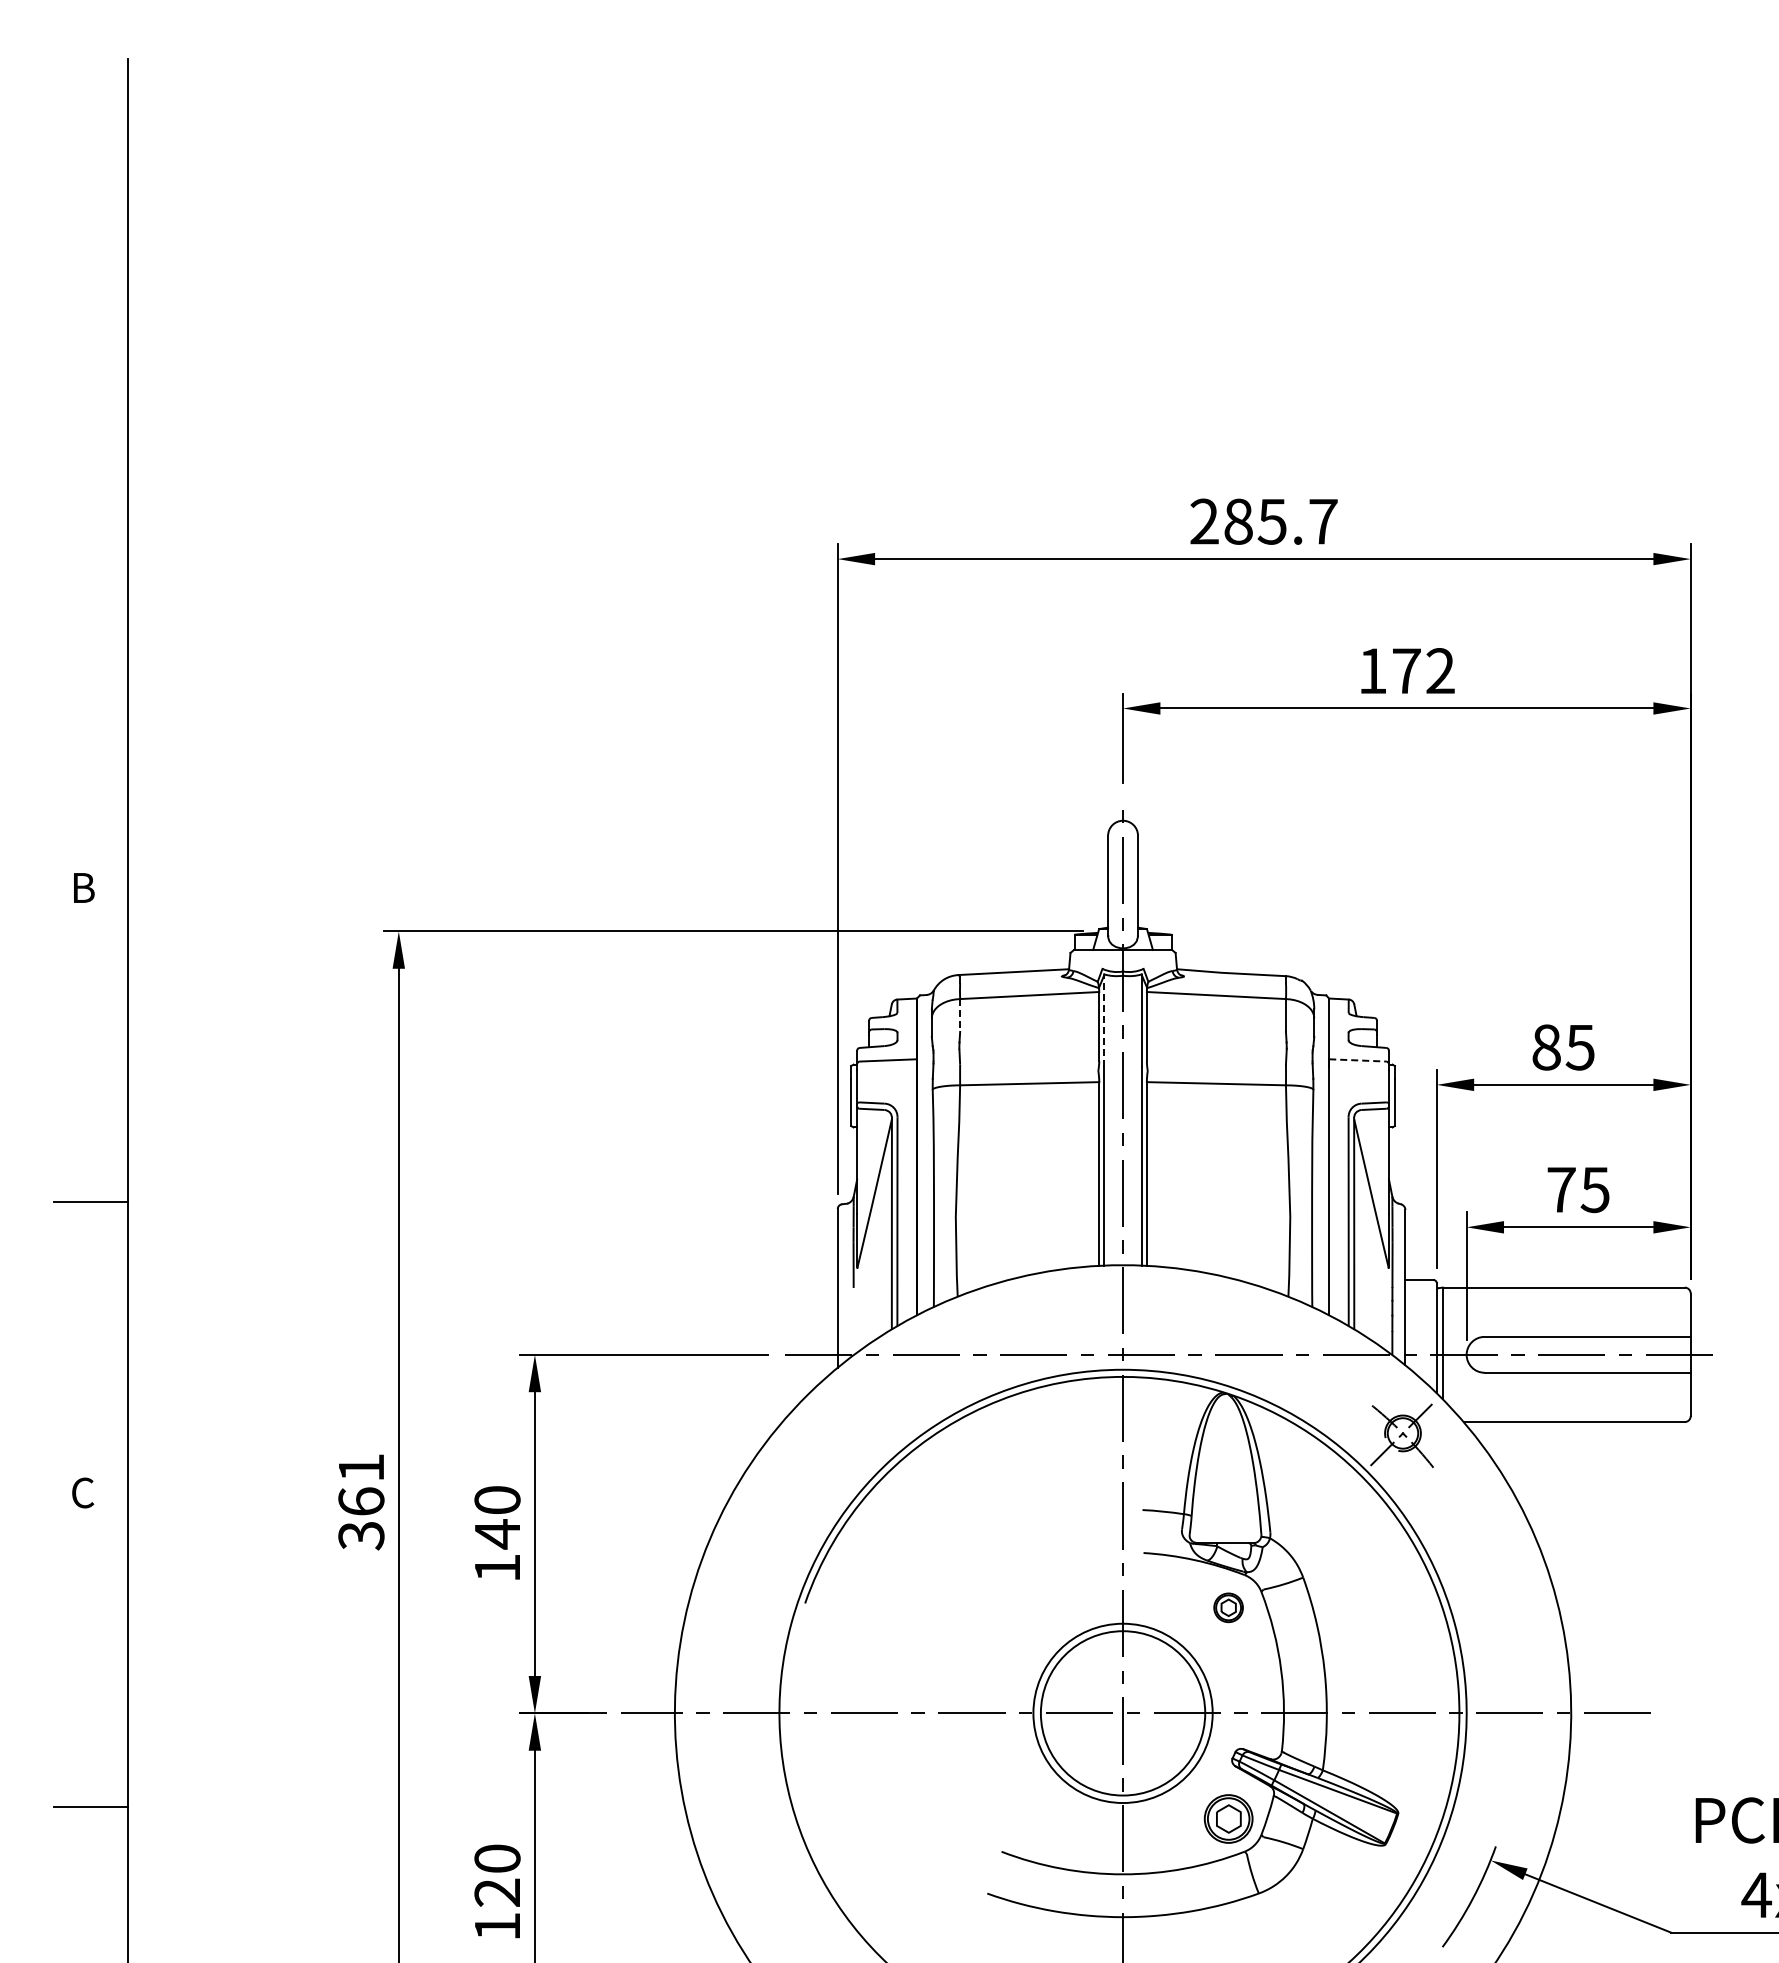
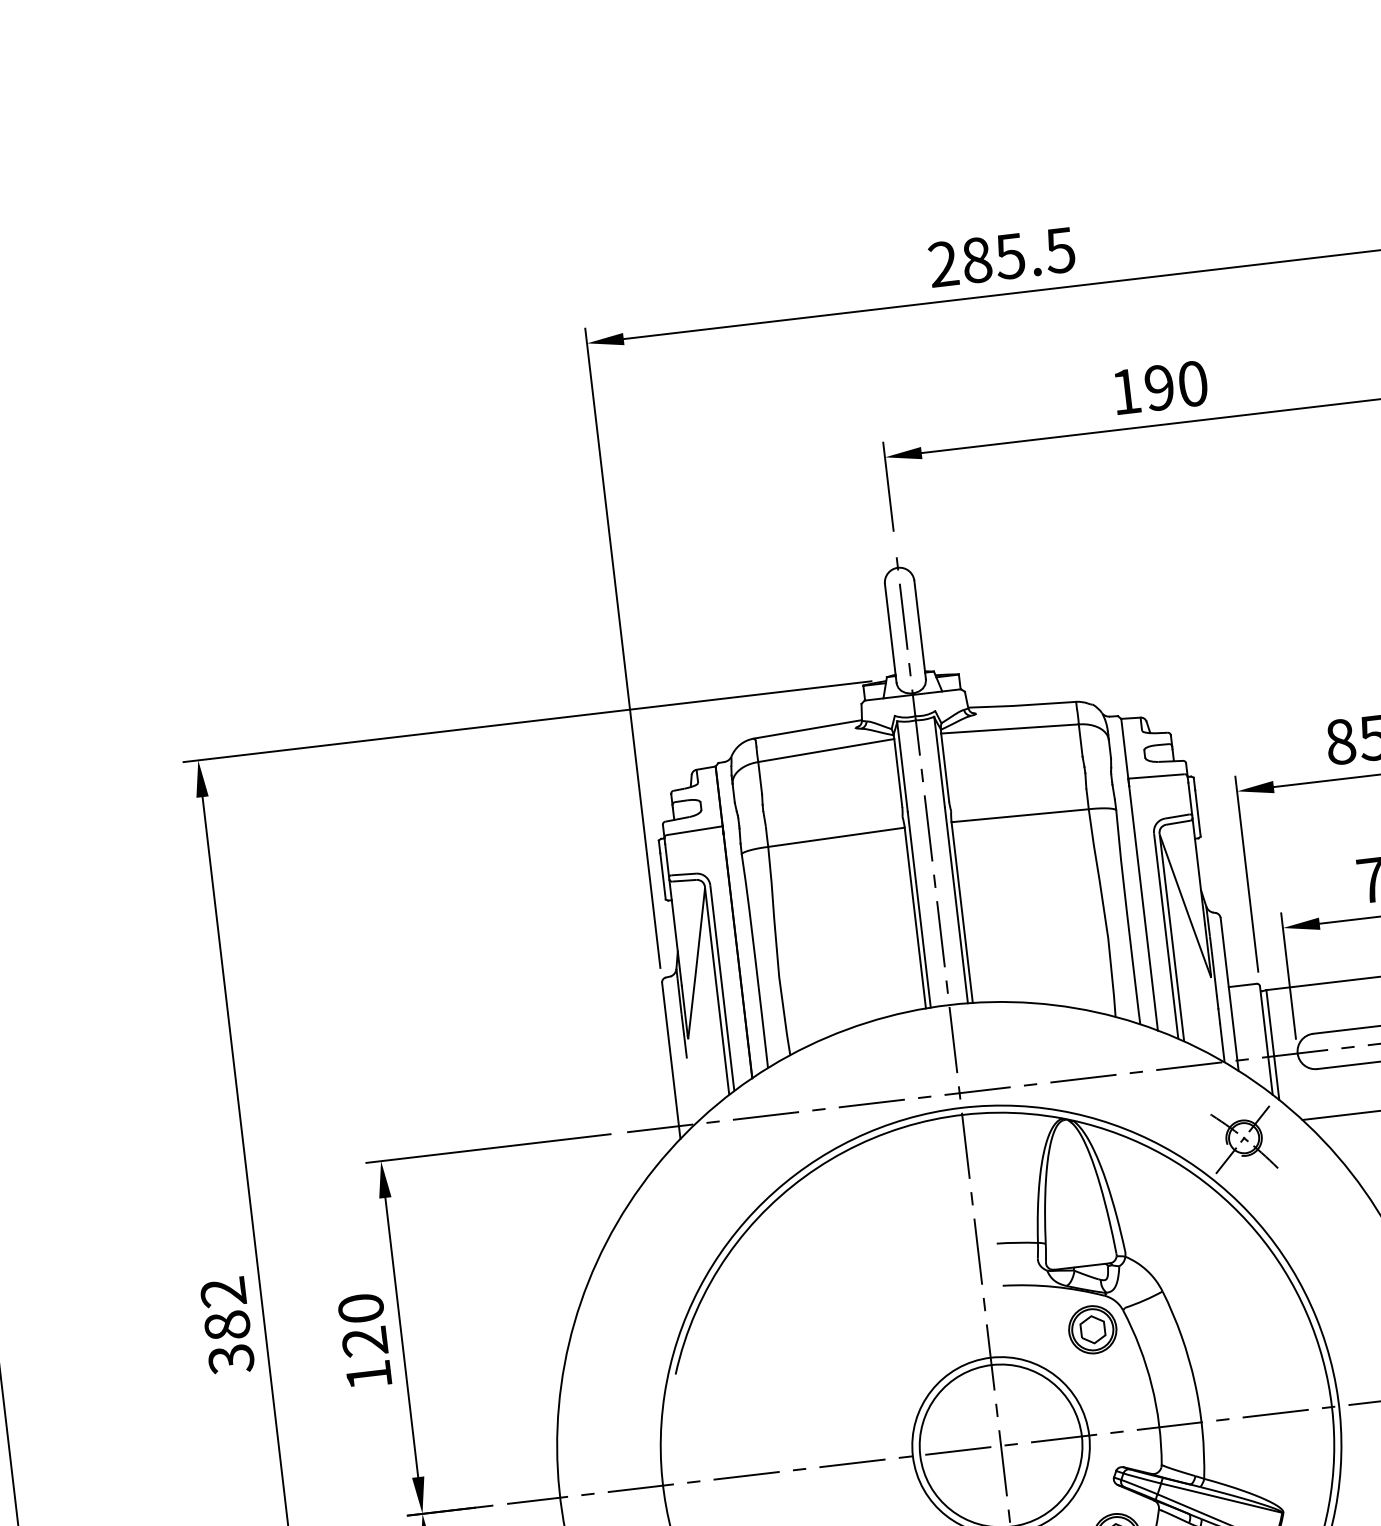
text: (1322, 521) -> (1059, 250), 285.7 -> 285.5
text: (1423, 671) -> (1176, 386), 172 -> 190
line: (960, 1015) -> (760, 778), dashed -> solid
line: (1104, 1021) -> (902, 767), dashed -> solid
line: (1358, 1060) -> (1157, 776), dashed -> solid
text: (361, 1484) -> (225, 1308), 361 -> 382
text: (496, 1534) -> (364, 1342), 140 -> 120
part: (1228, 1607) -> (1092, 1329), size x1.67

